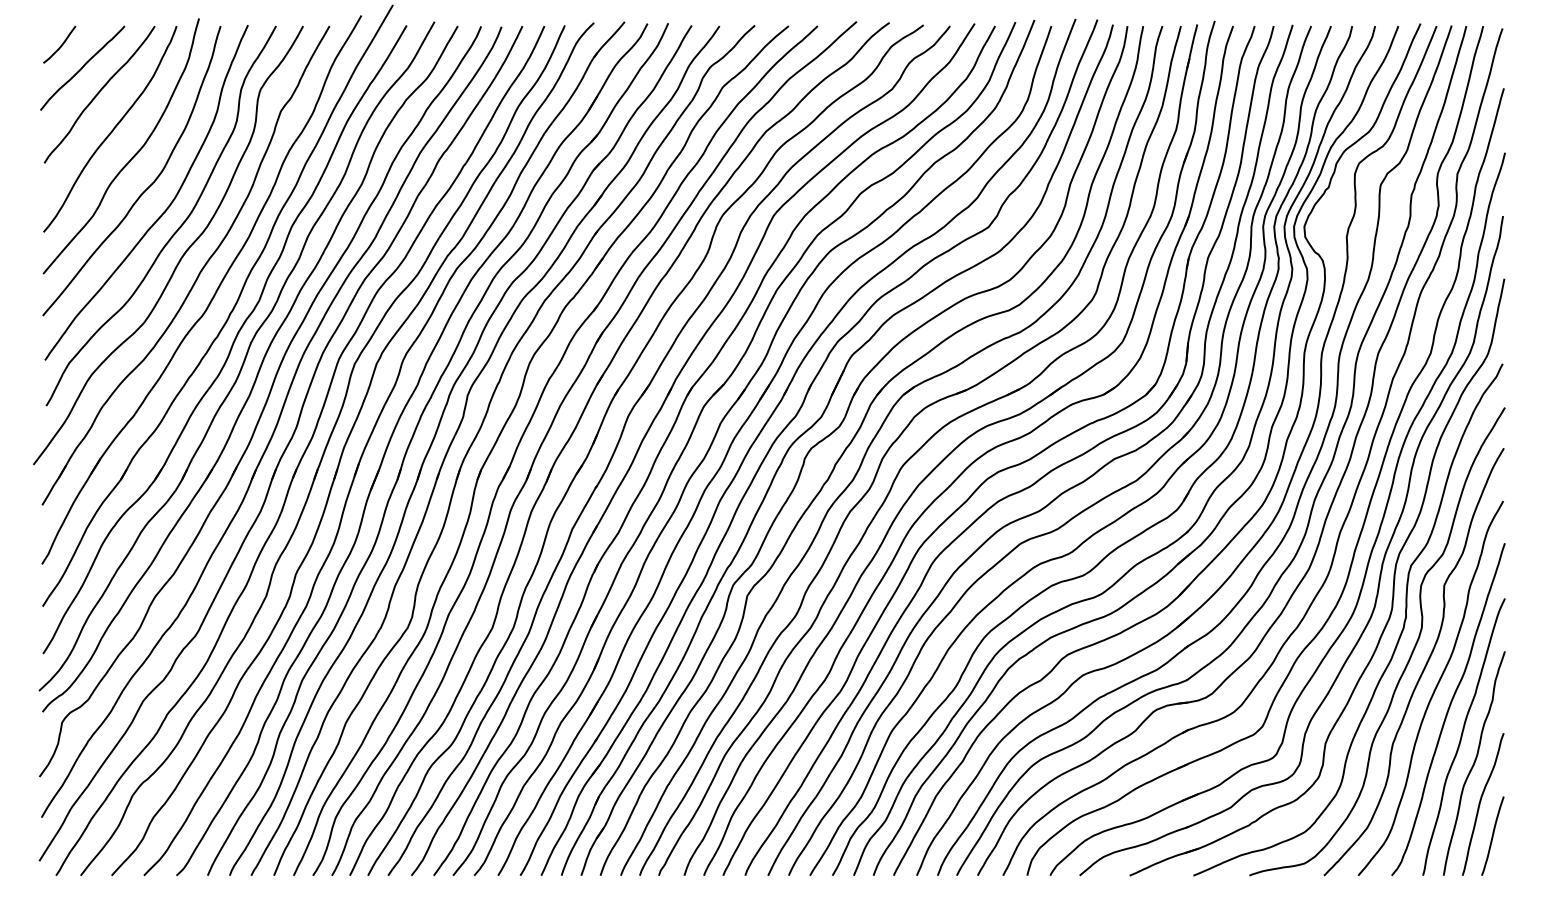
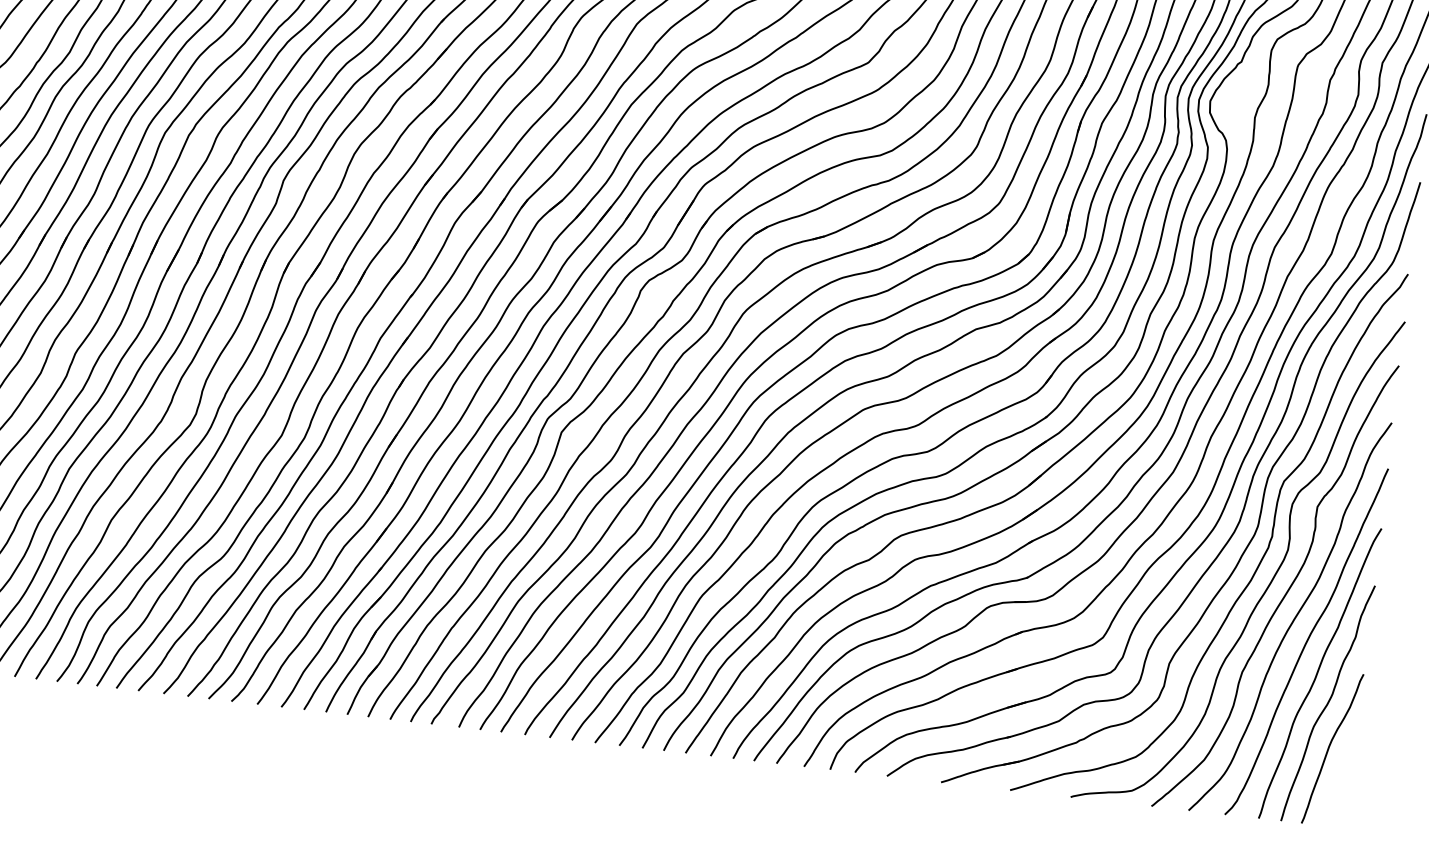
line: (1492, 835) -> (1338, 783), removed

